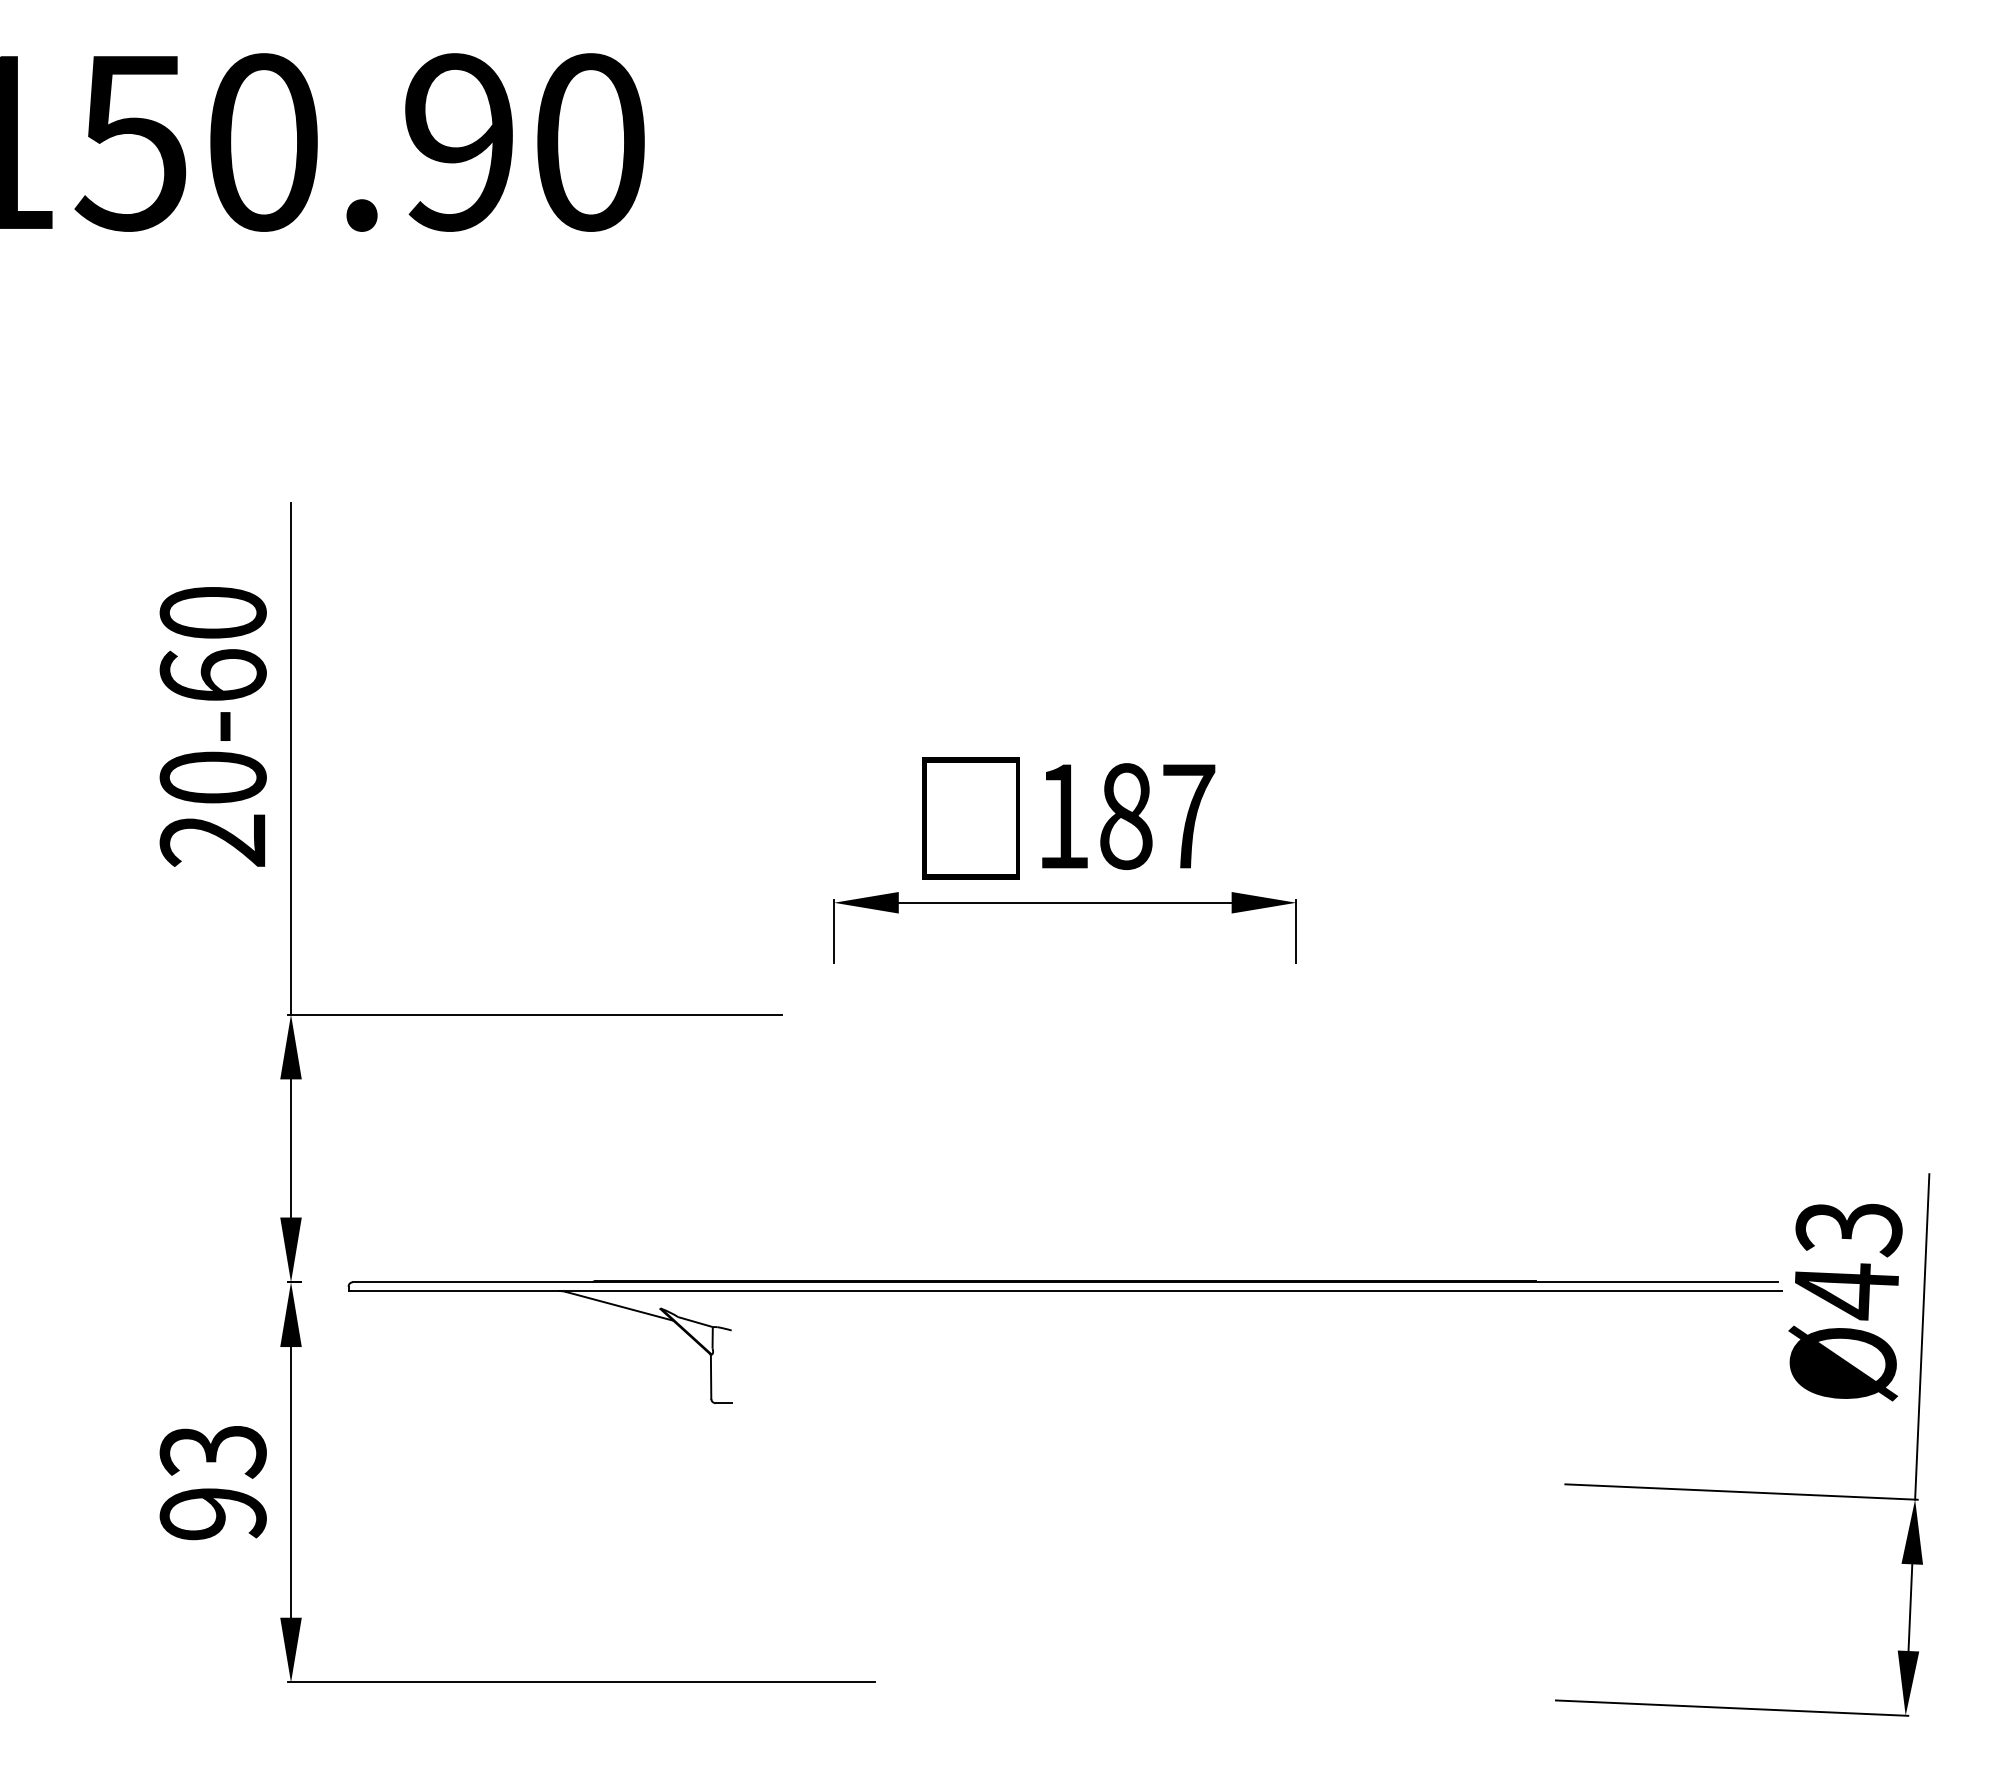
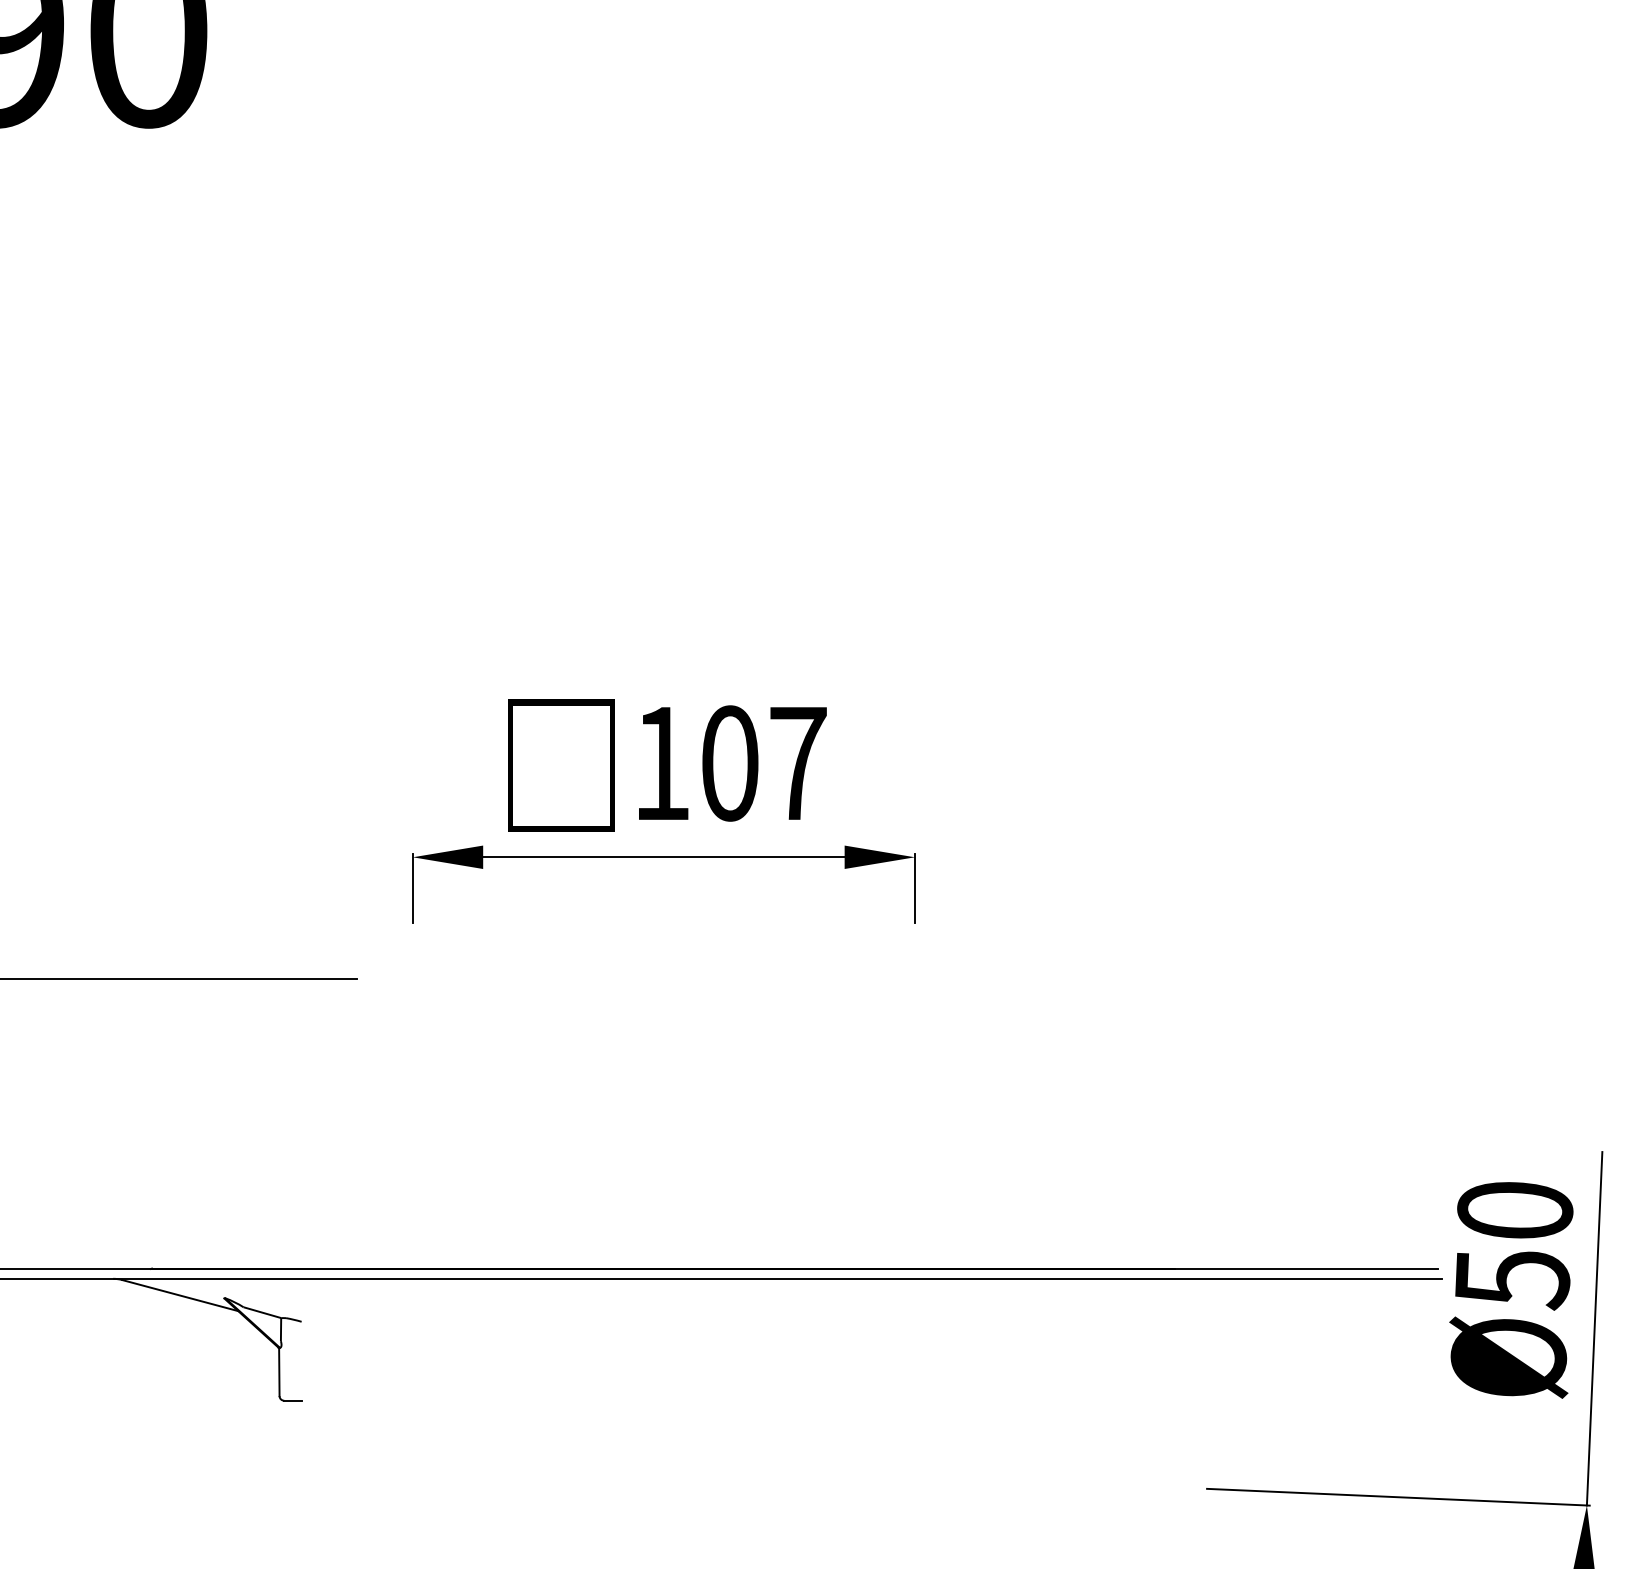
text: (1126, 815) -> (730, 762), 187 -> 107
text: (1848, 1260) -> (1514, 1245), Ø43 -> Ø50

